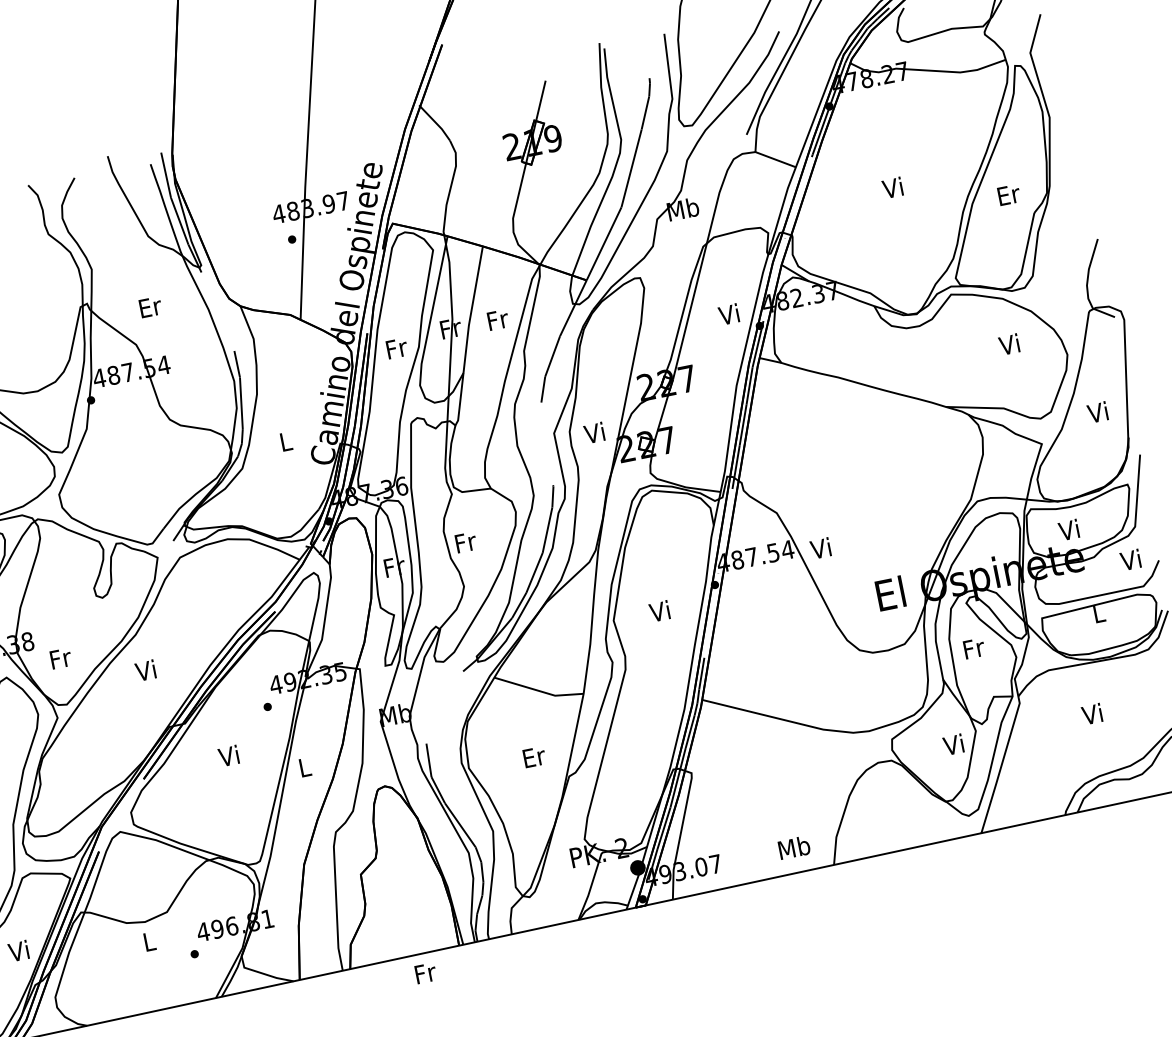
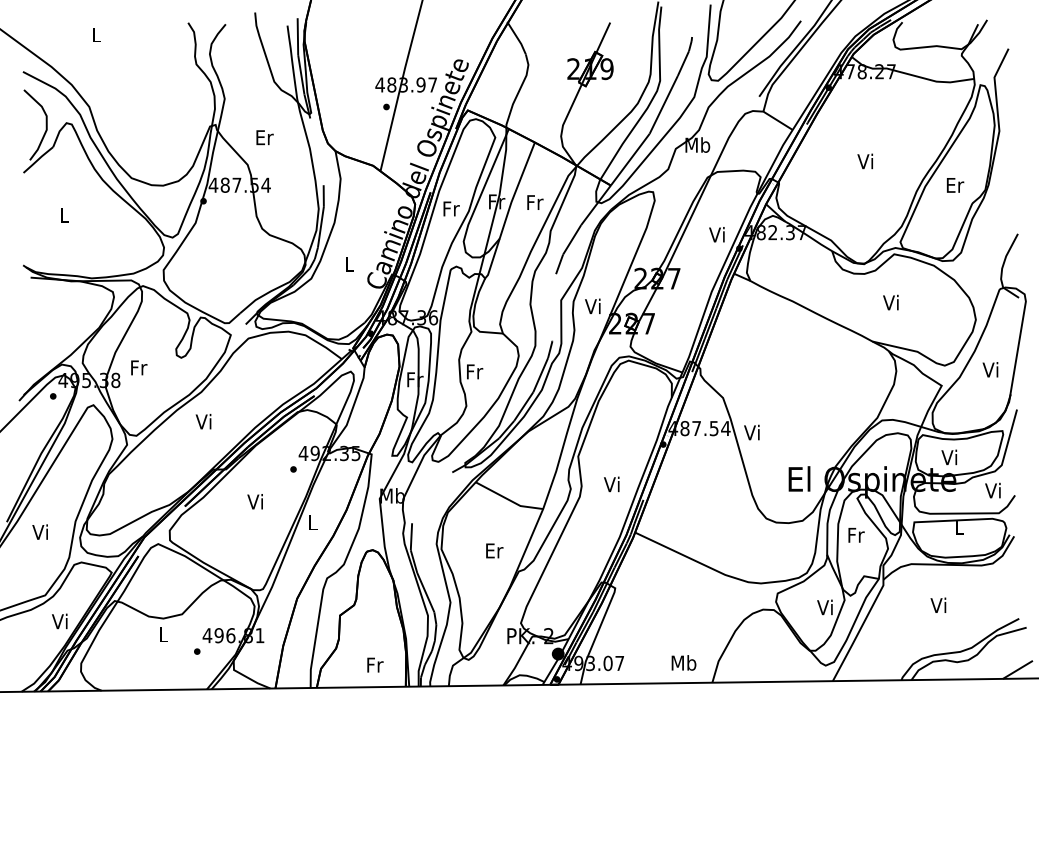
text: (1008, 344) -> (890, 302), moved
text: (659, 611) -> (611, 484), moved
text: (61, 658) -> (139, 367), moved
text: (425, 972) -> (375, 664), moved

